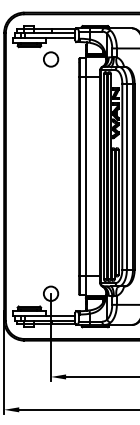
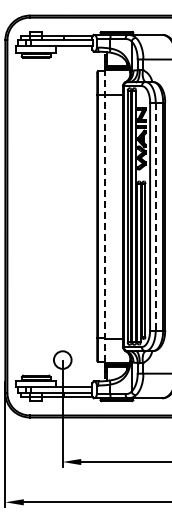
circle: (50, 59) -> (62, 72), removed
line: (85, 176) -> (105, 216), solid -> dashed
line: (126, 177) -> (155, 217), solid -> dashed

